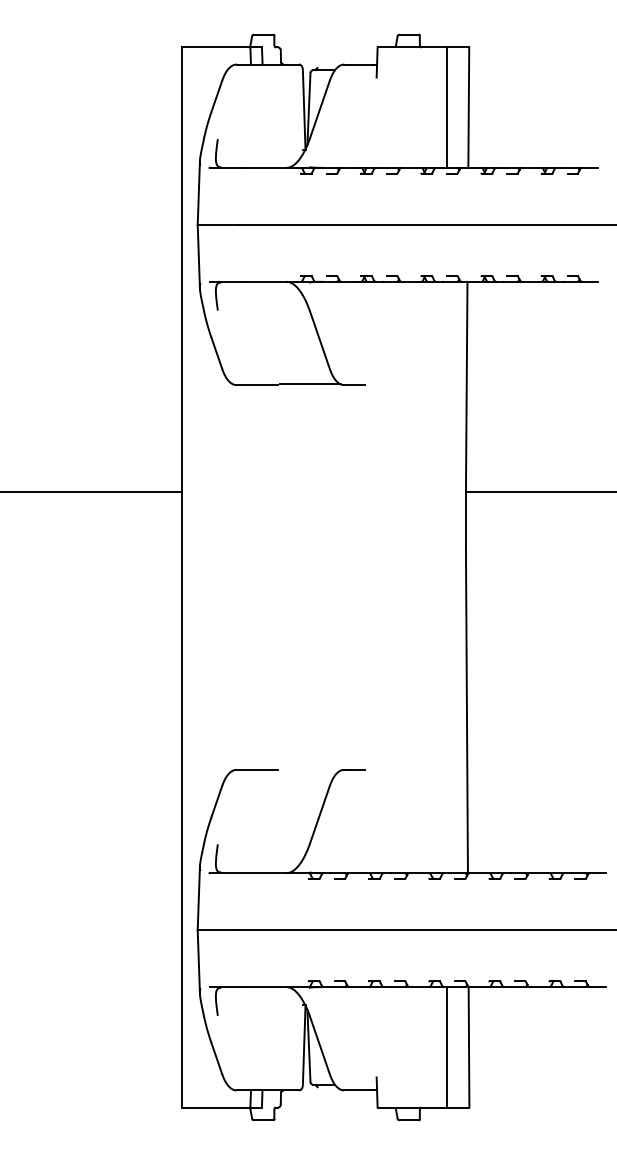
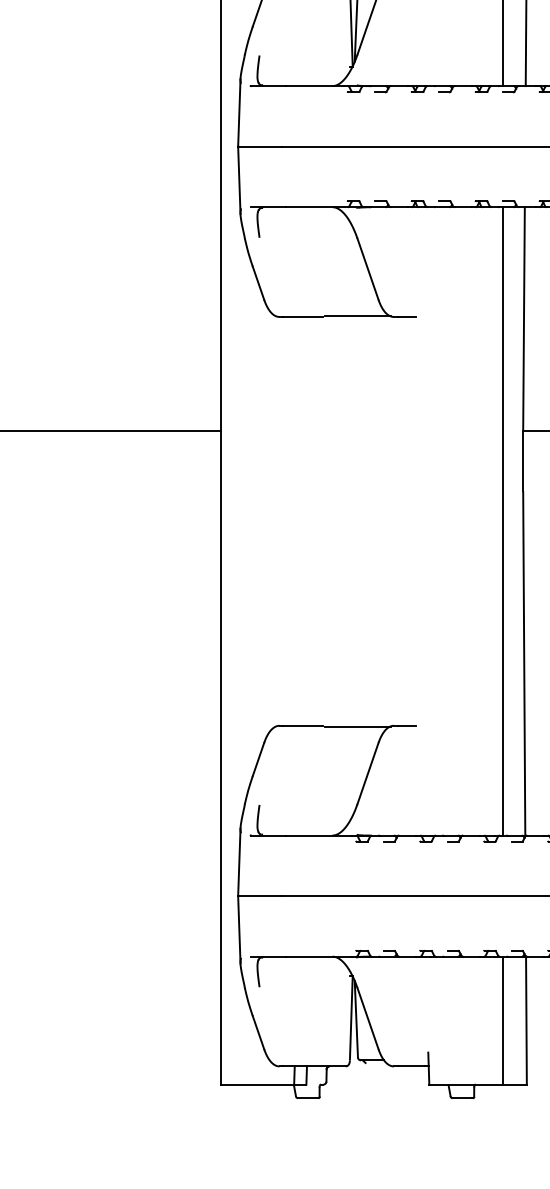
line: (446, 577) -> (502, 521), added
line: (310, 770) -> (357, 726), added

